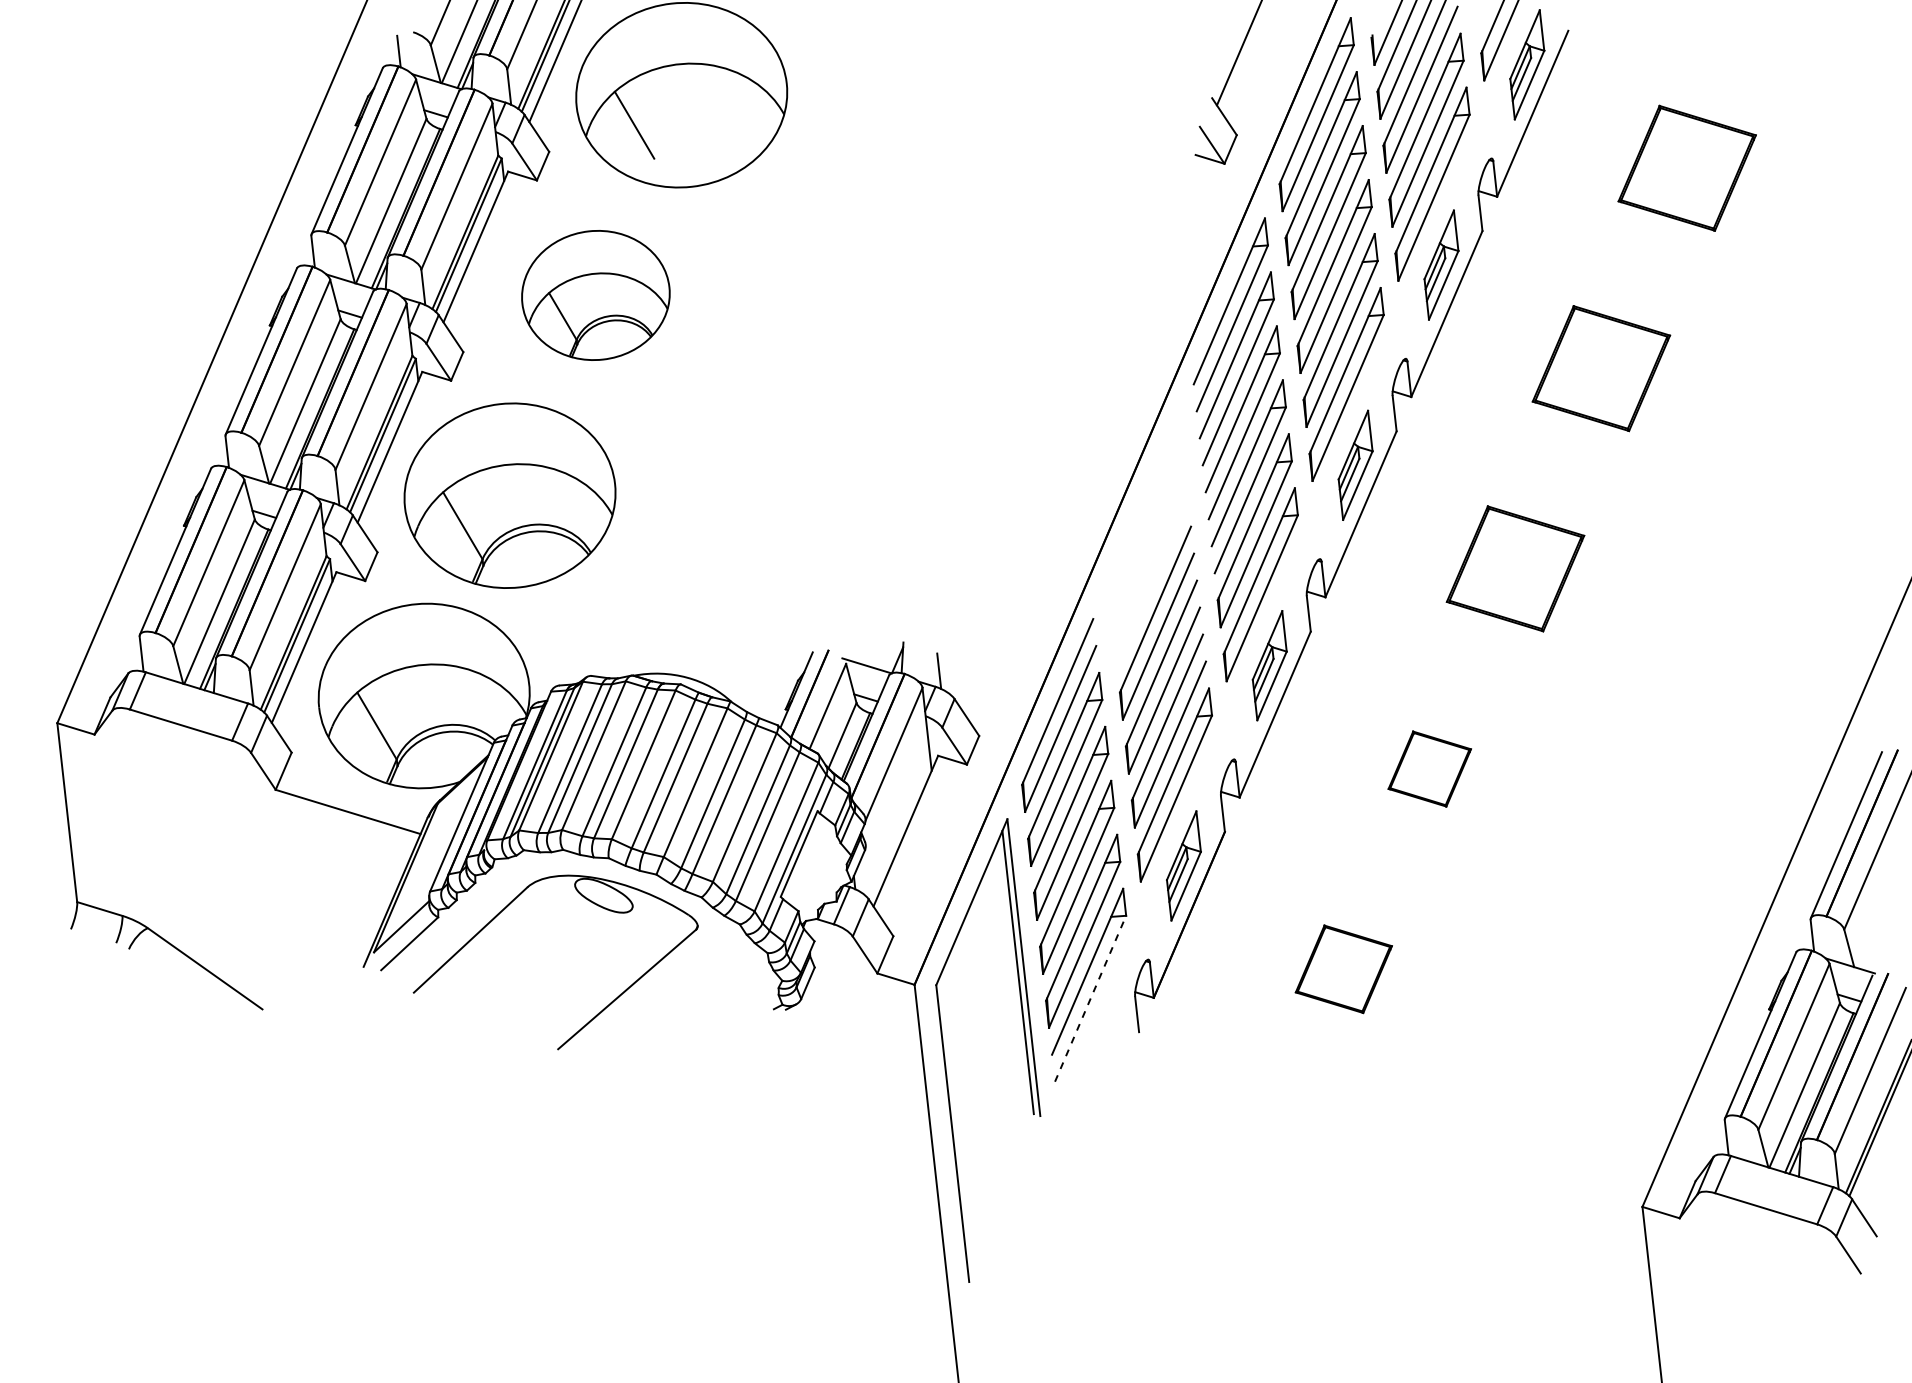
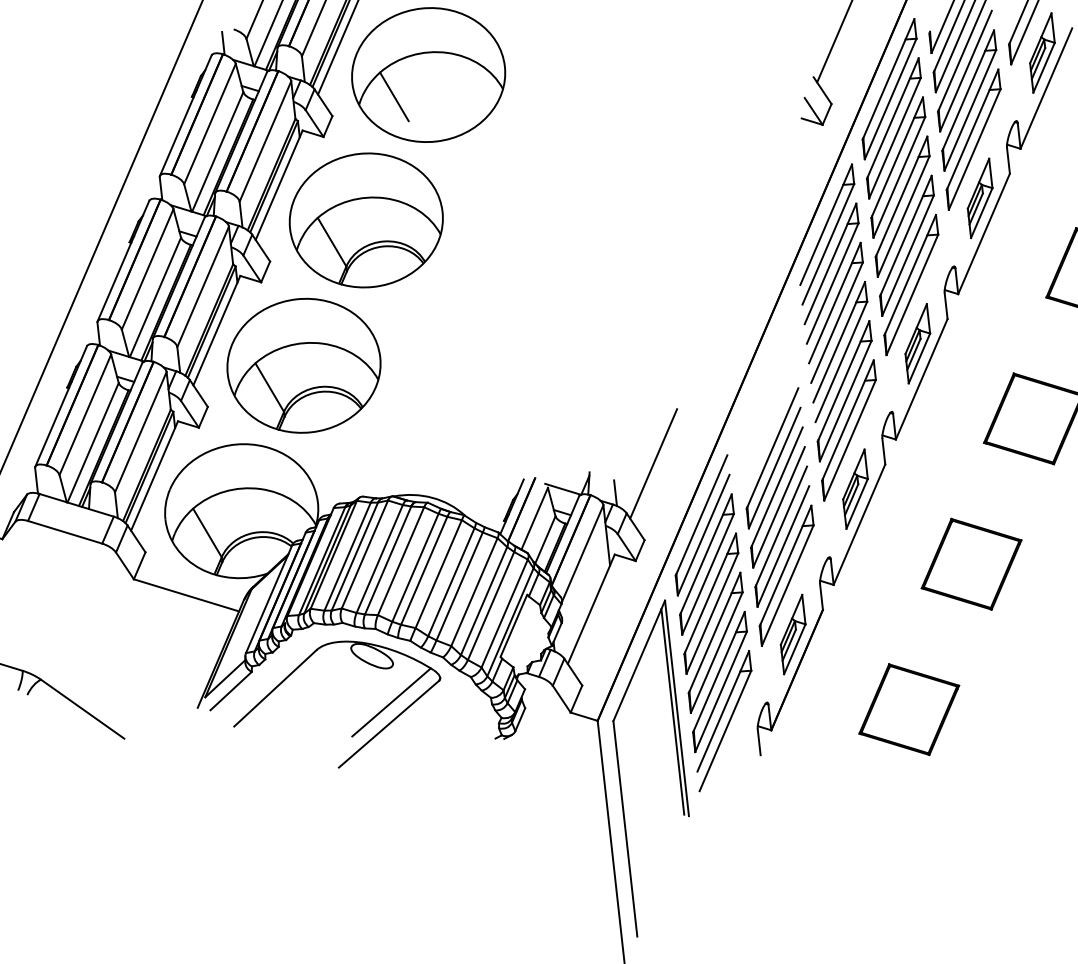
part: (595, 295) -> (366, 220), size x1.43
line: (991, 630) -> (653, 463), added
part: (1429, 768) -> (971, 563), size x1.67
line: (630, 959) -> (391, 702), added
part: (1343, 968) -> (909, 708), size x1.43
line: (1090, 998) -> (725, 730), dashed -> solid

